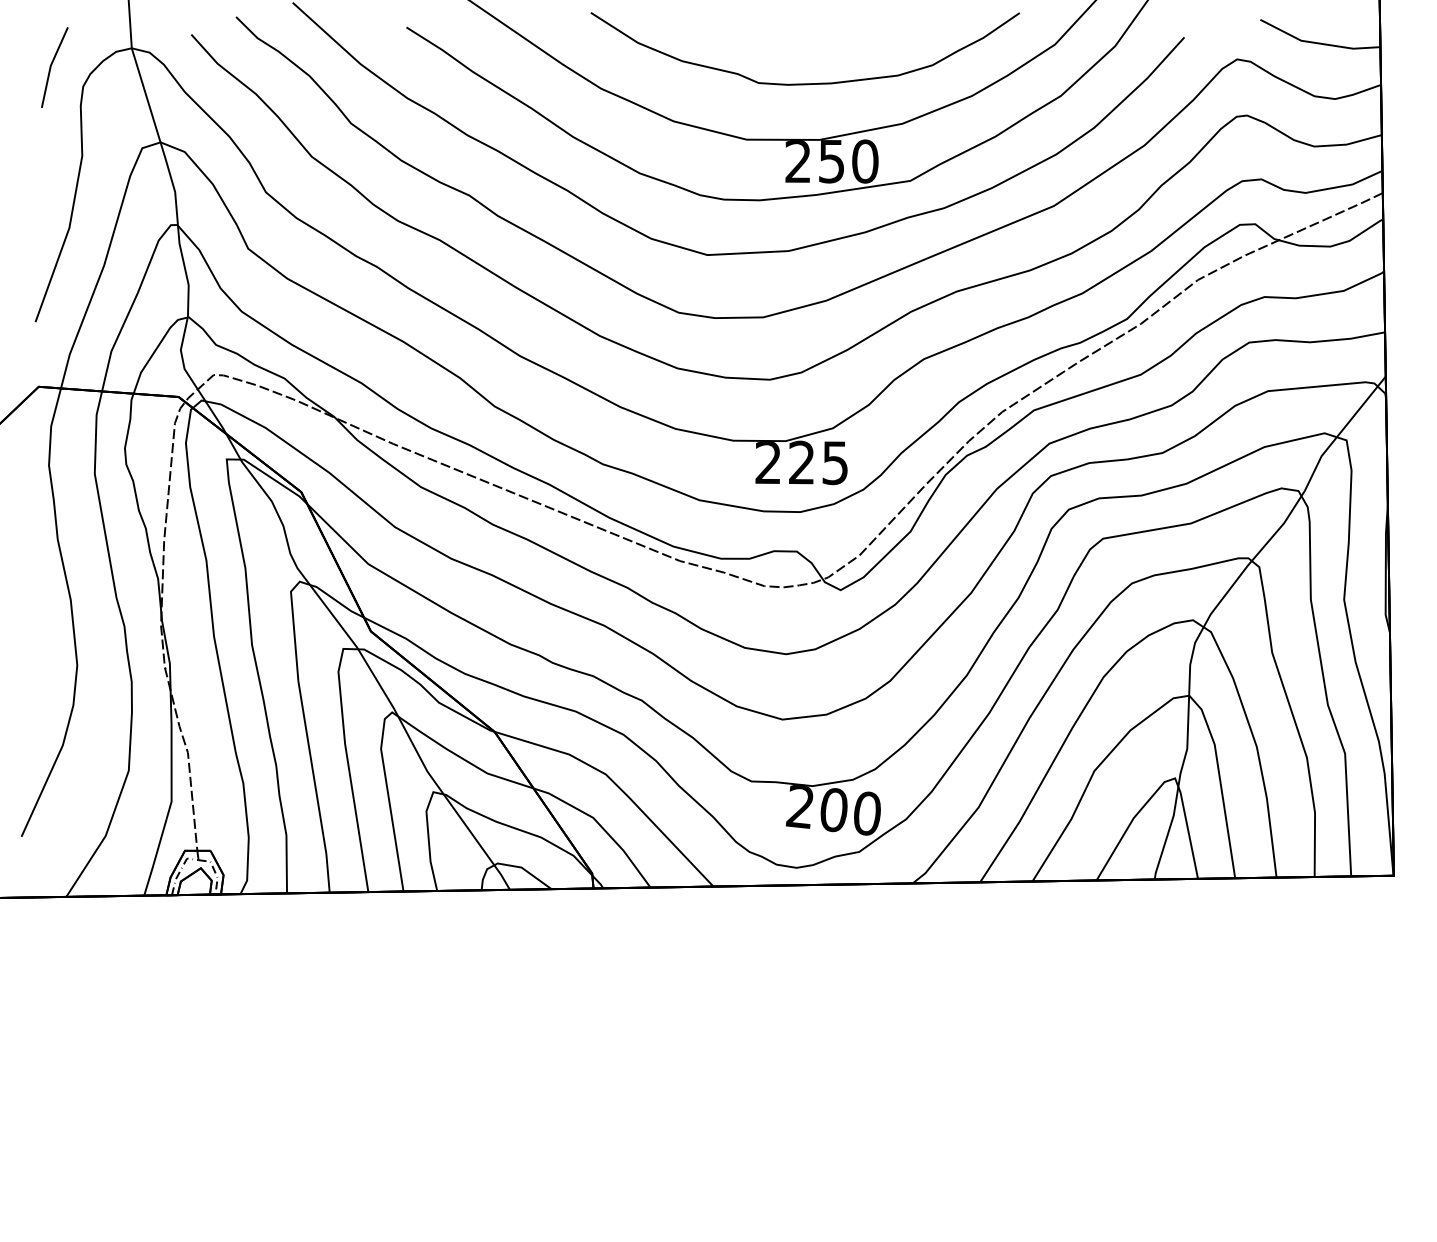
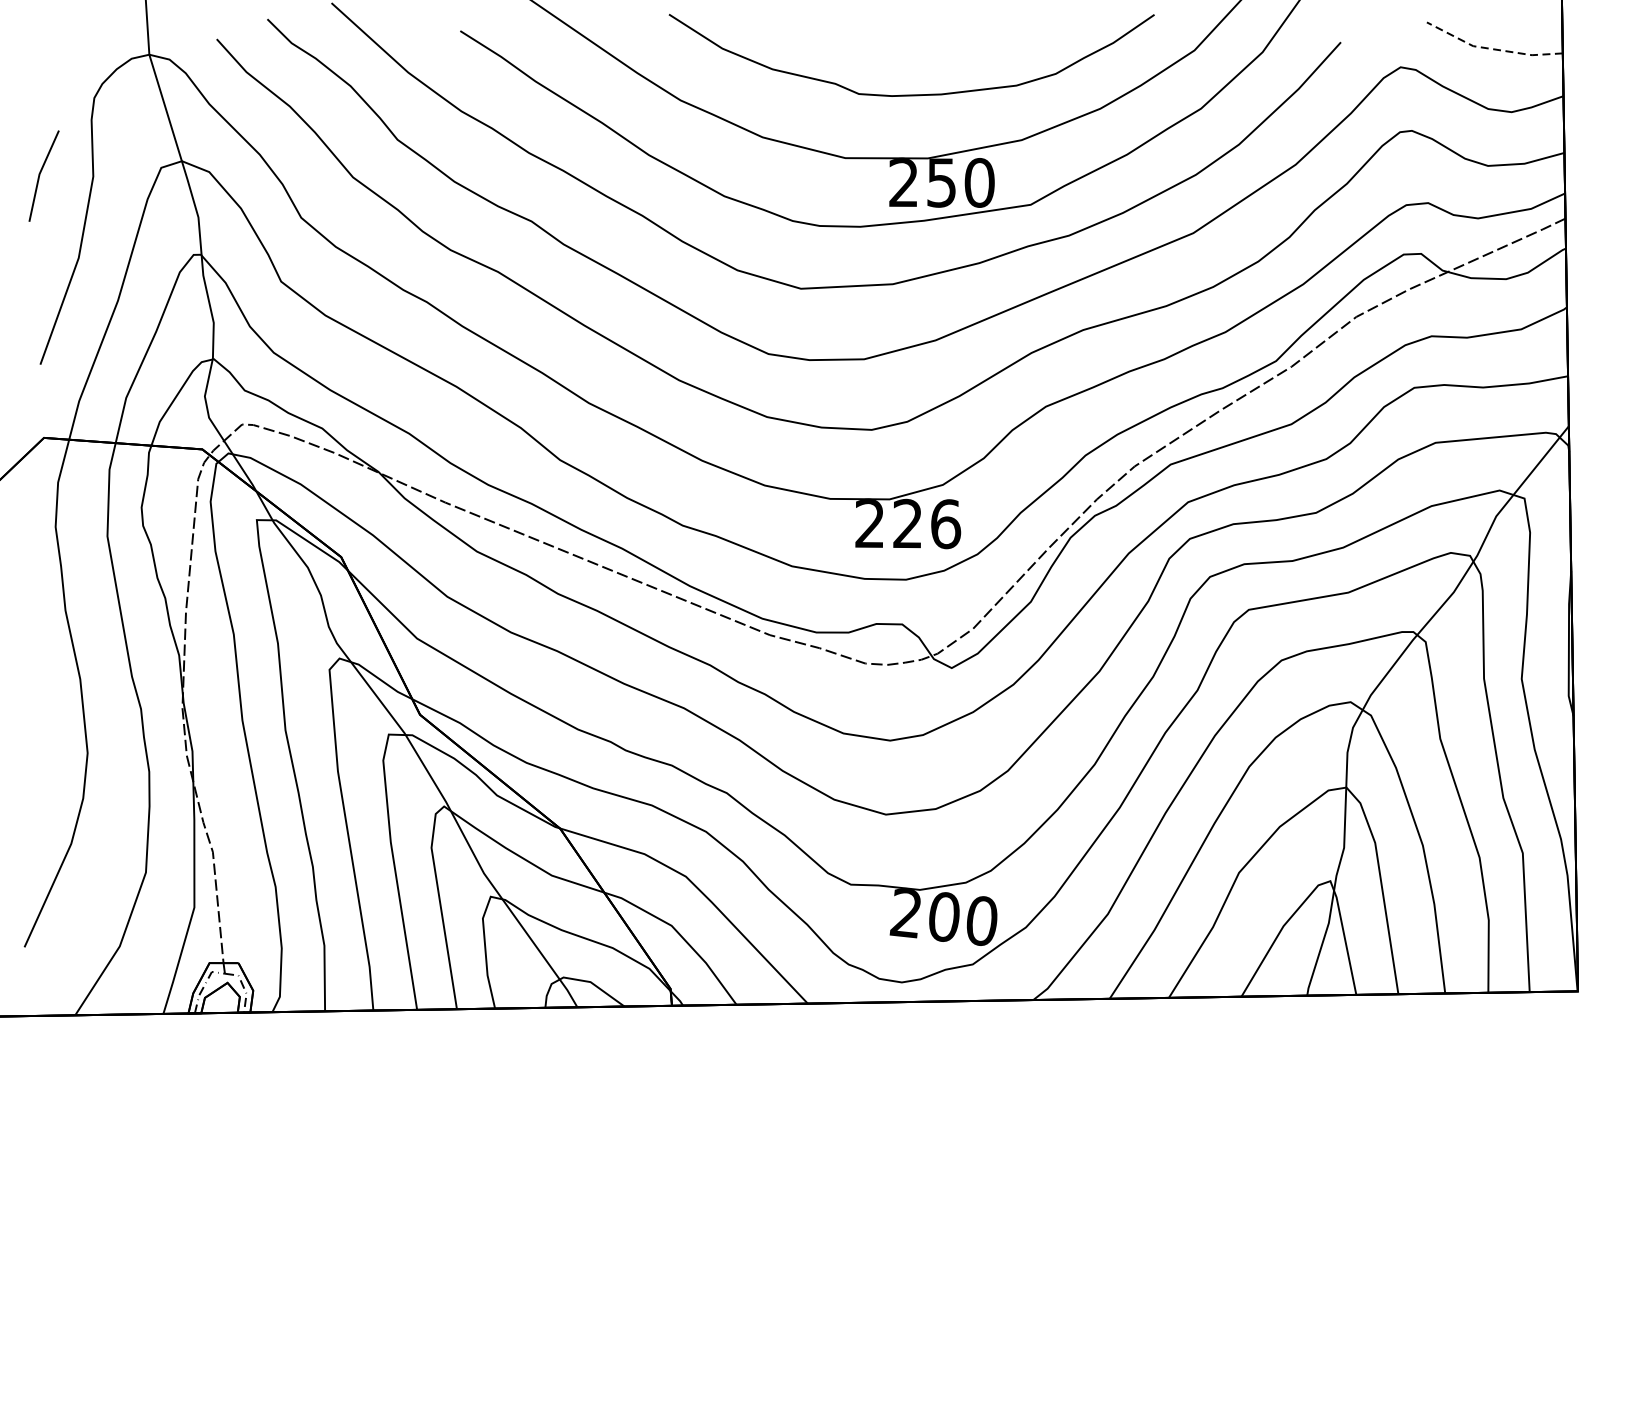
line: (1317, 43) -> (1491, 49), solid -> dashed
line: (51, 67) -> (40, 176), moved
text: (835, 463) -> (945, 524), 225 -> 226

